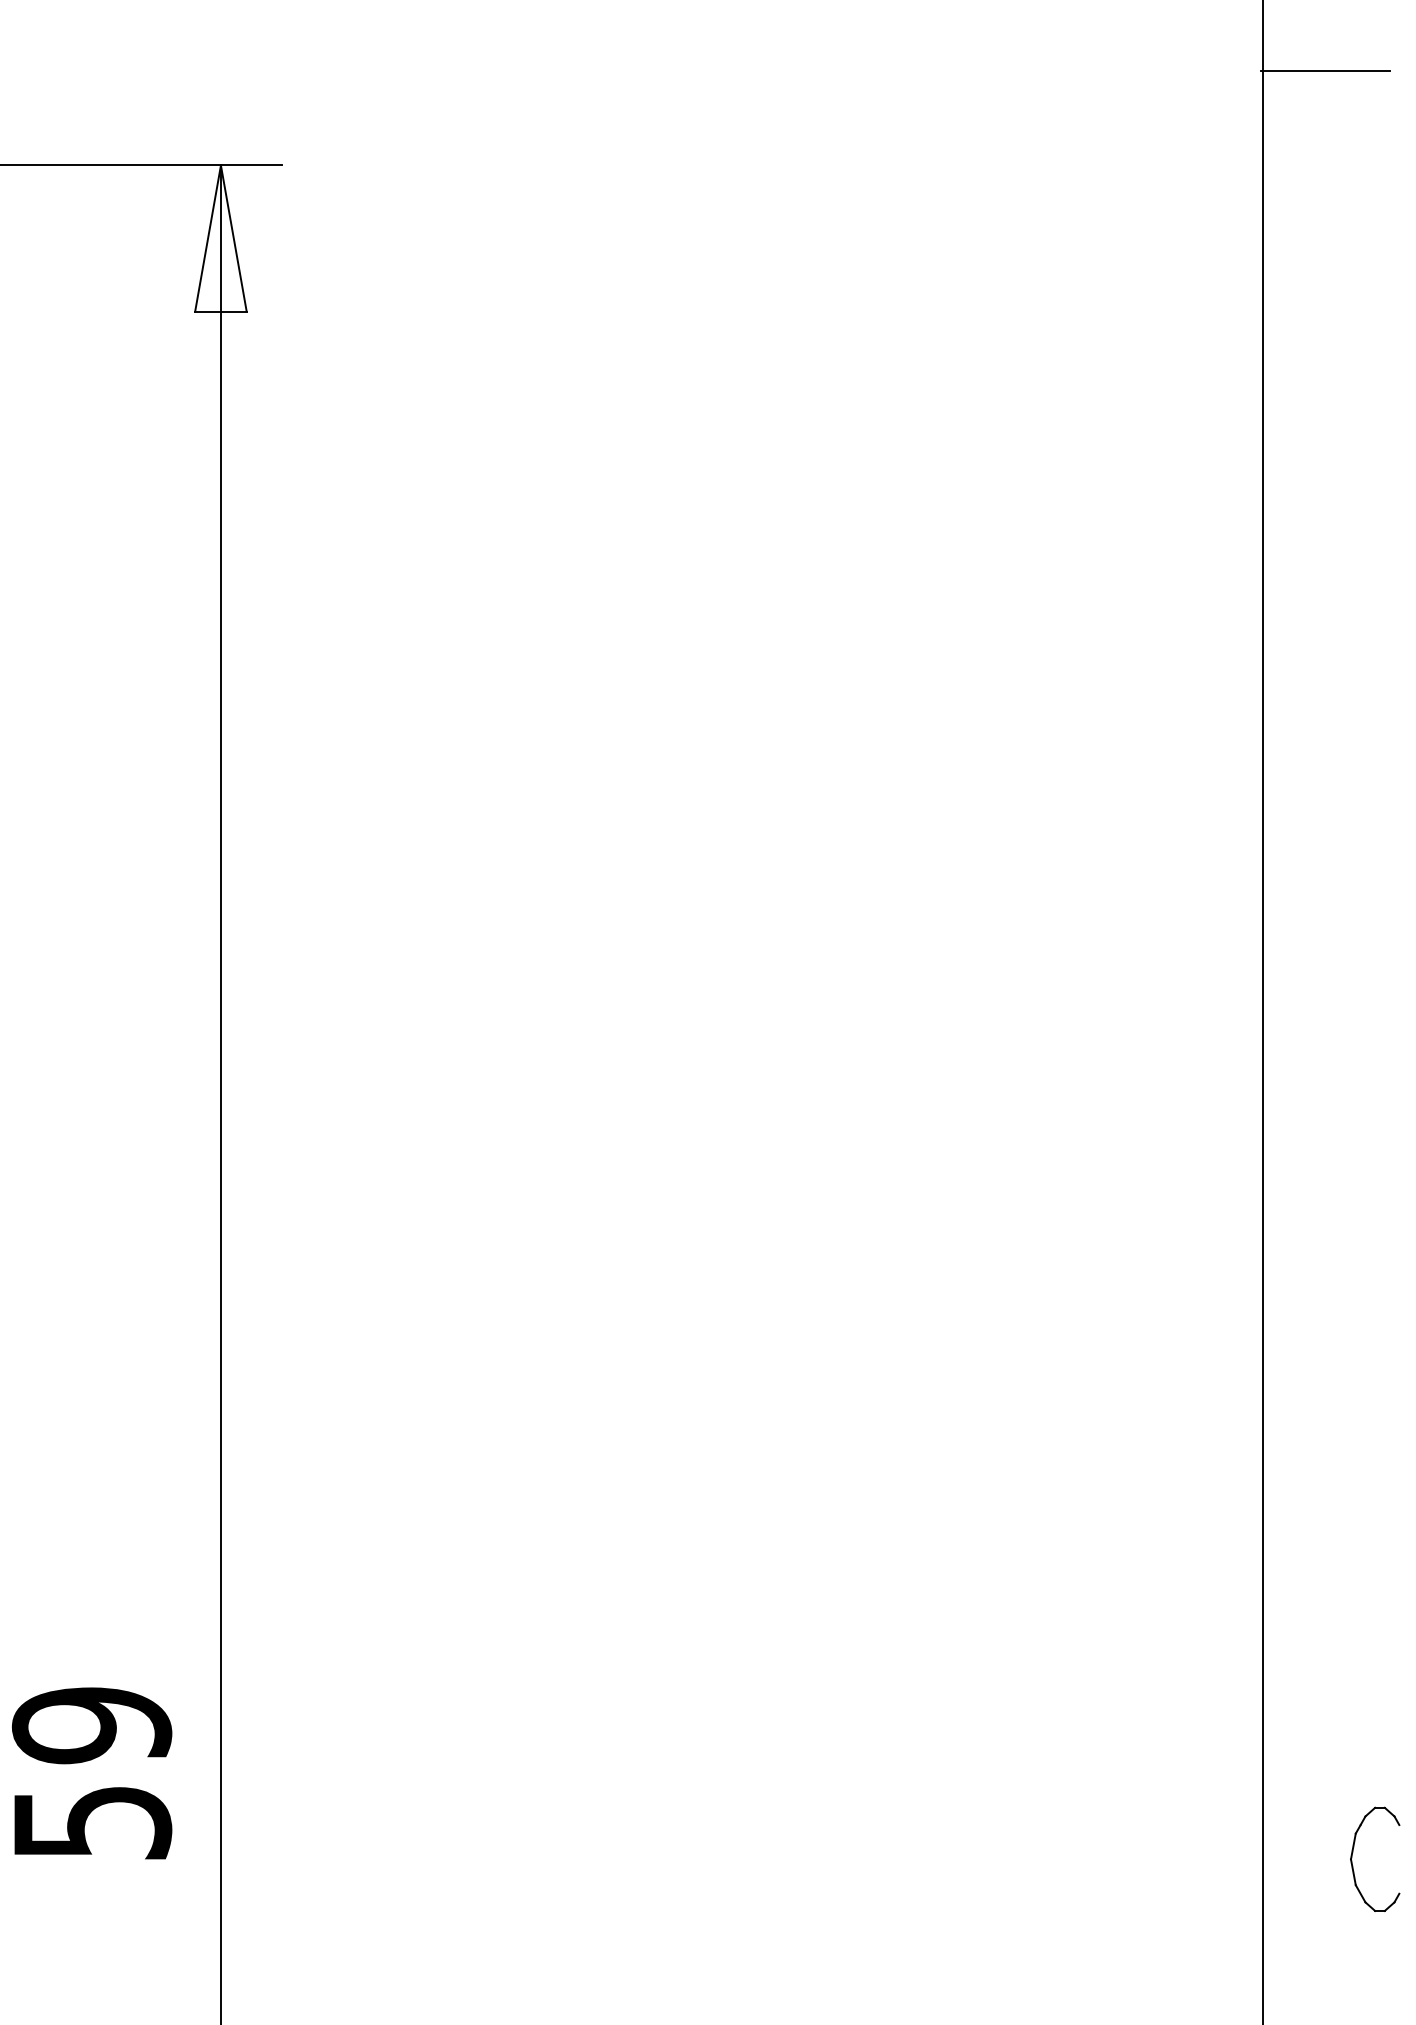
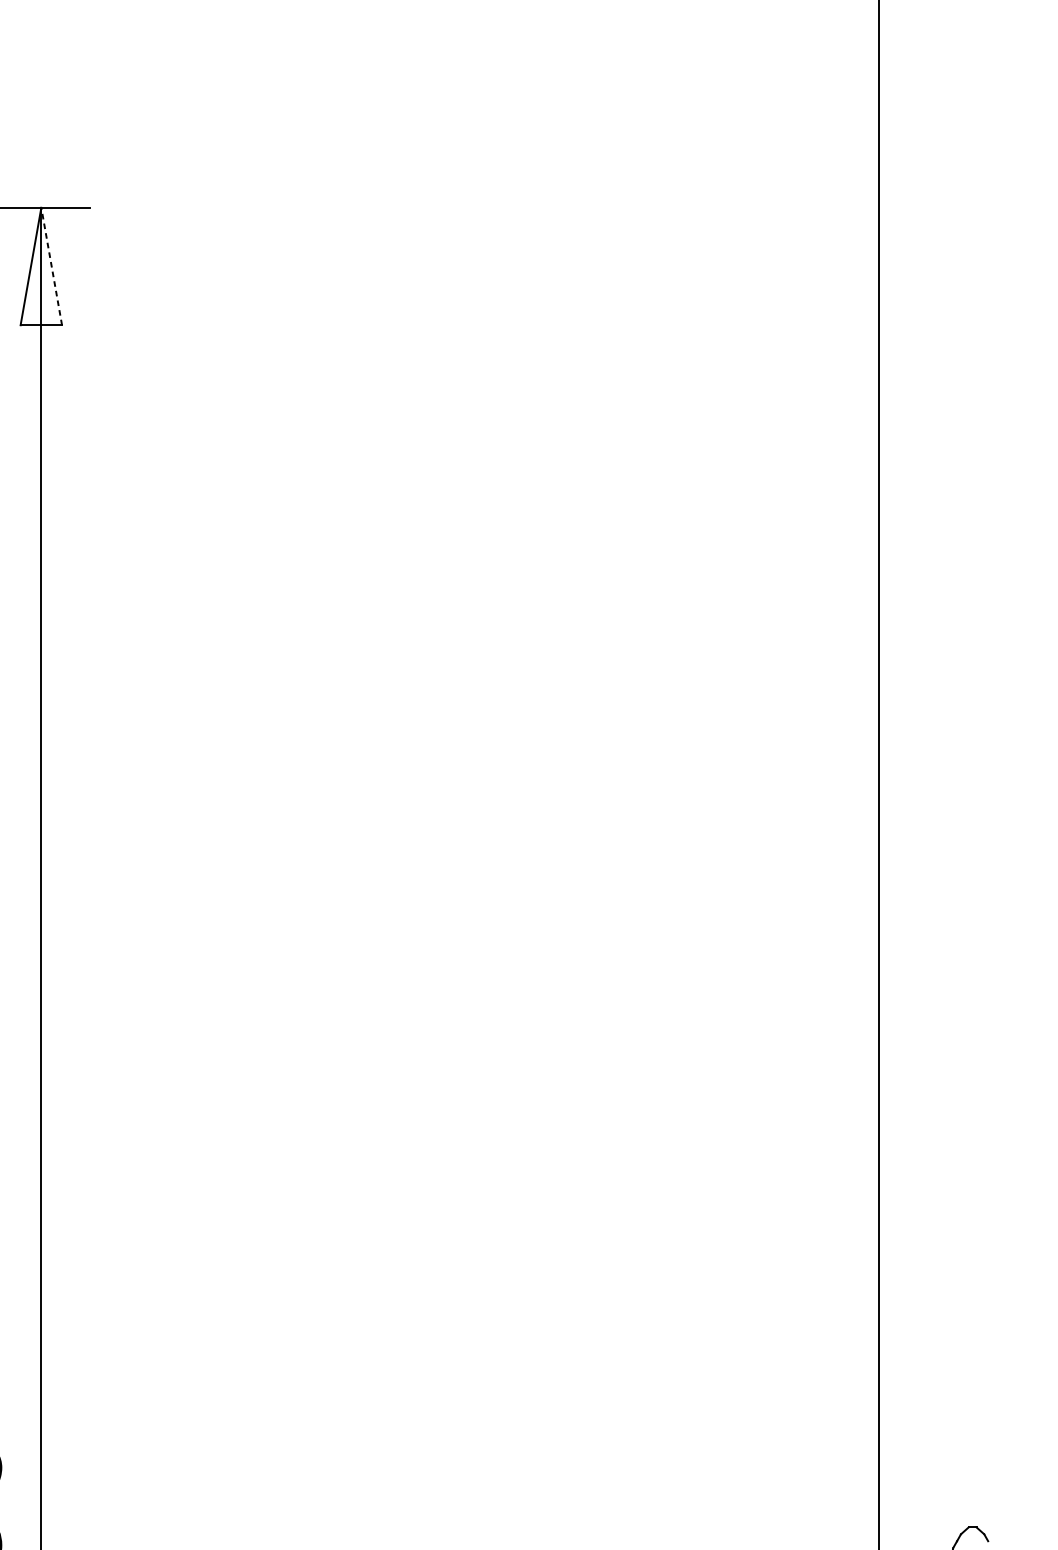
line: (1324, 70) -> (928, 131), removed
line: (233, 238) -> (51, 266), solid -> dashed

